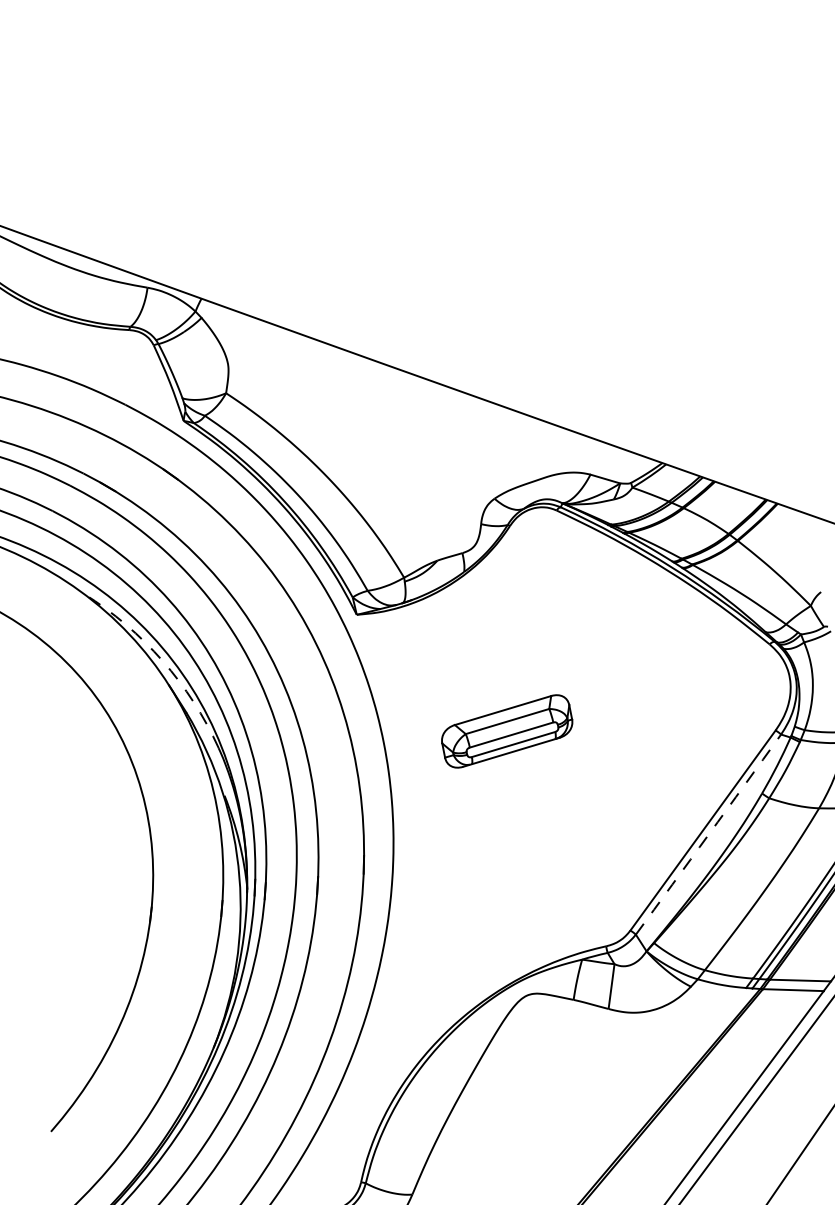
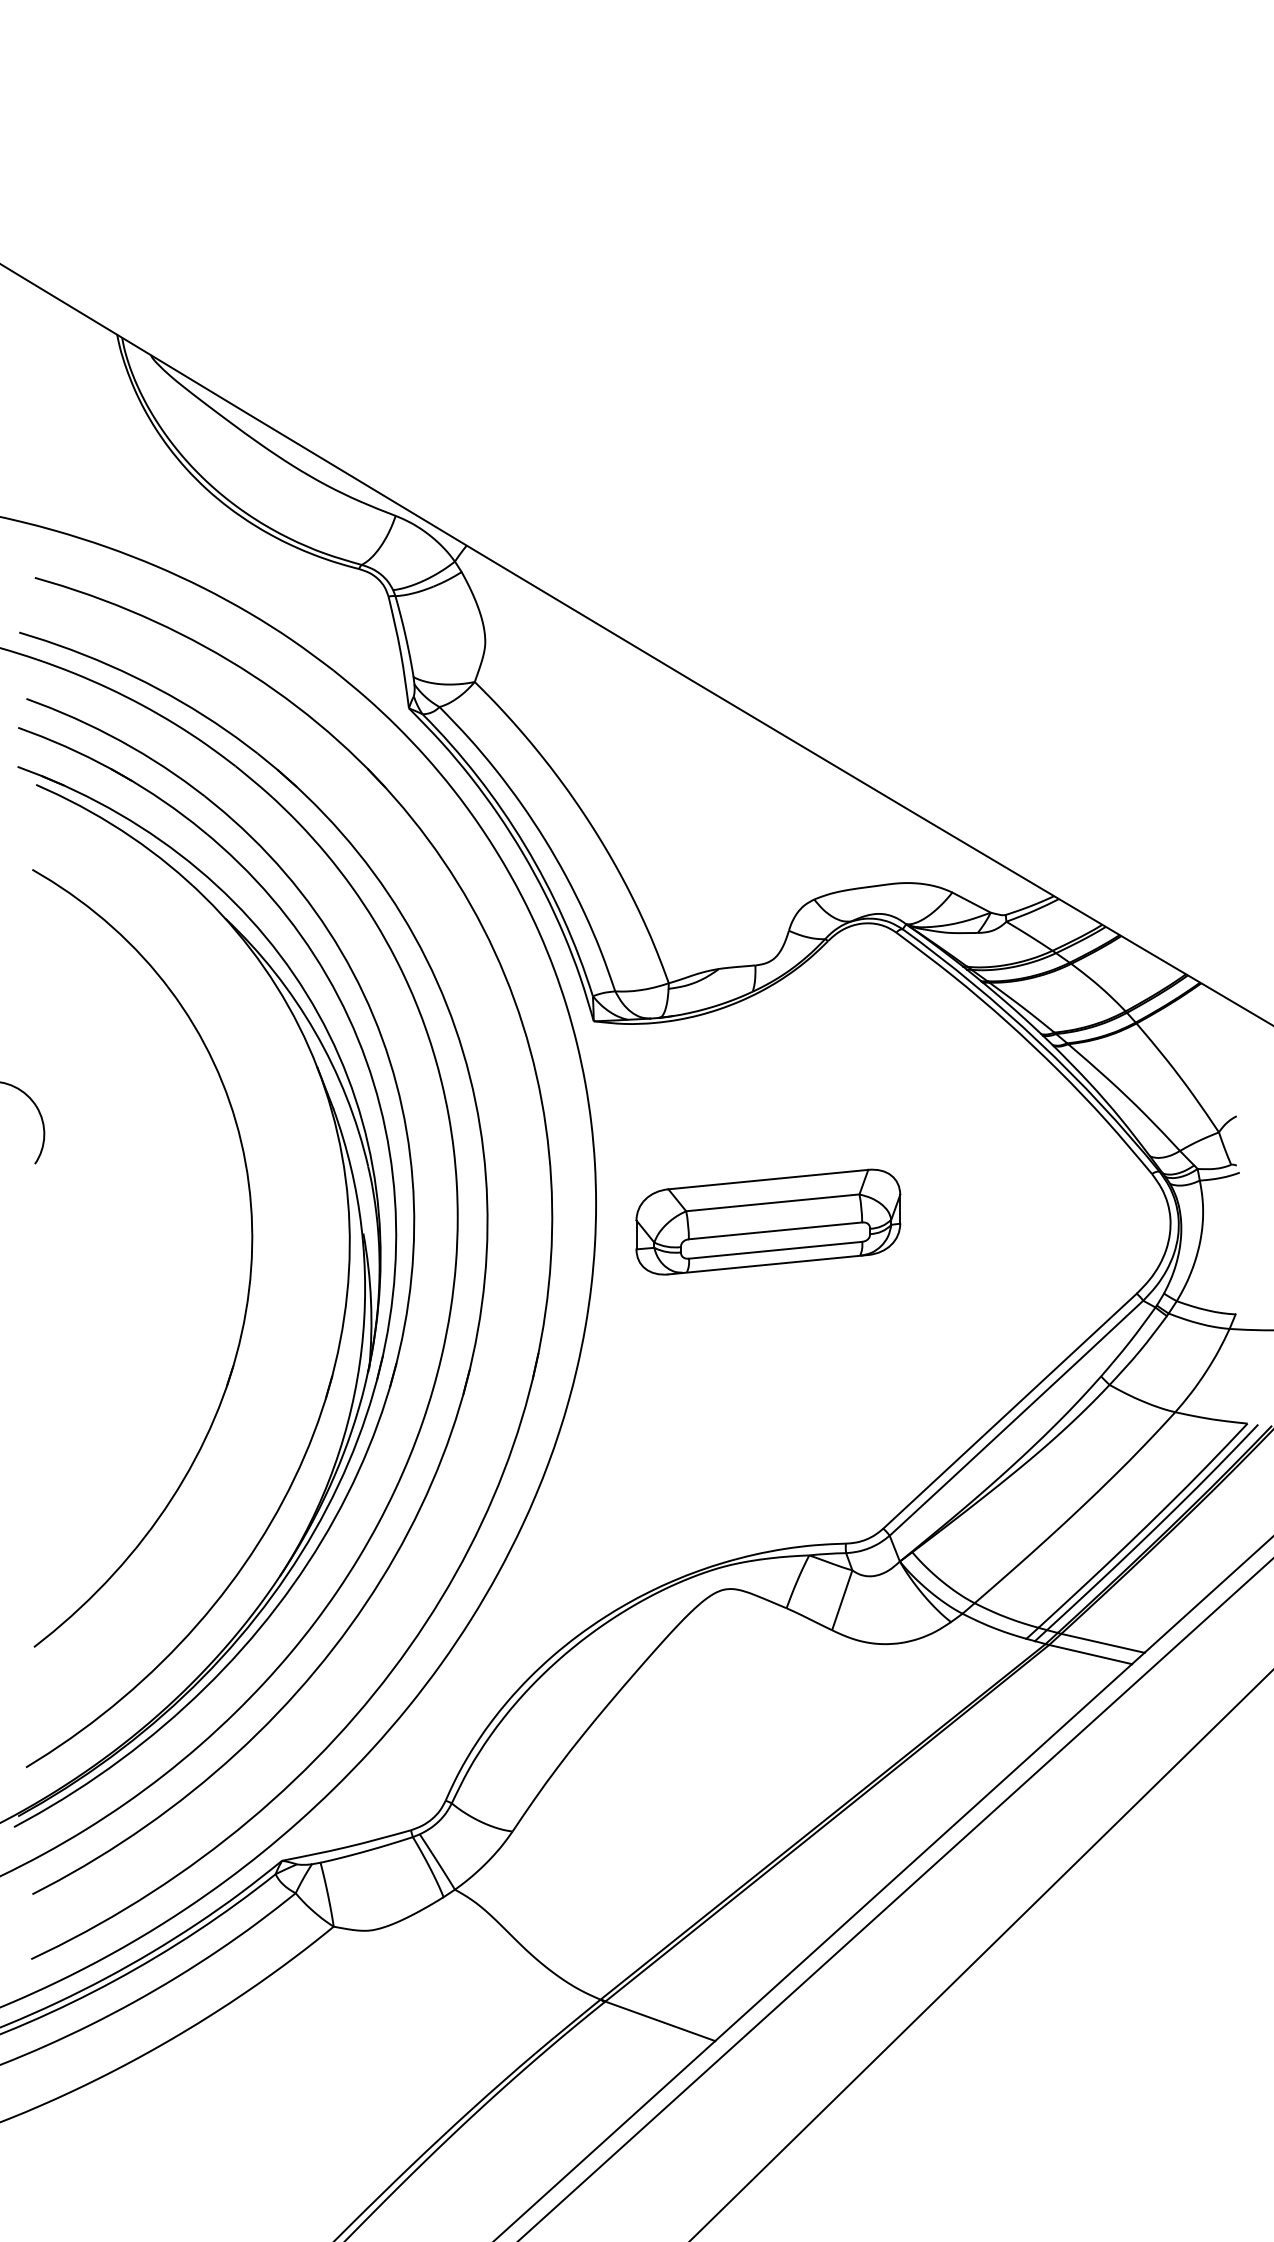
arc: (163, 661) -> (315, 1032), dashed -> solid
part: (507, 731) -> (768, 1221), size x1.43
arc: (708, 834) -> (1016, 1418), dashed -> solid

